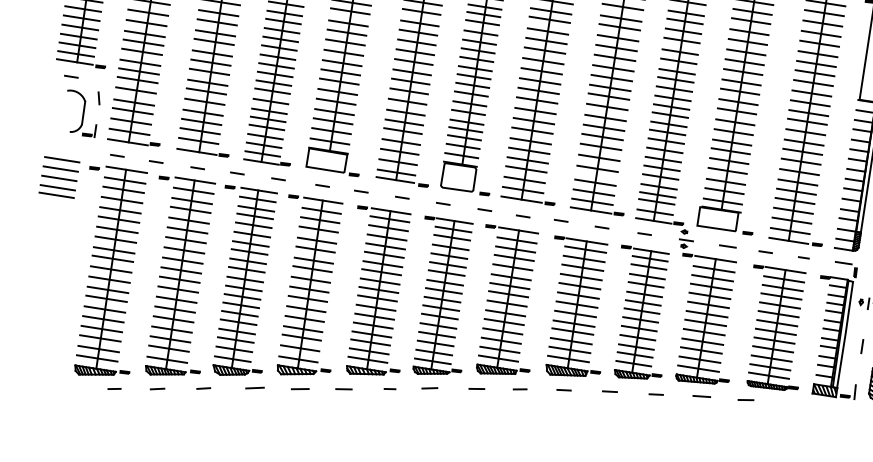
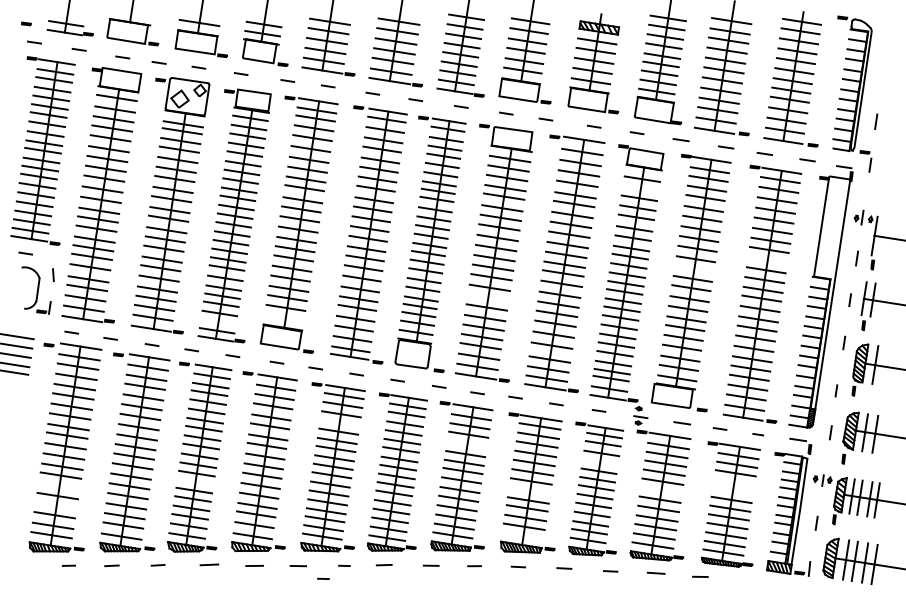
line: (686, 12) -> (640, 189), removed
line: (813, 82) -> (767, 259), removed
line: (740, 91) -> (694, 268), removed
line: (534, 120) -> (488, 297), removed
line: (330, 141) -> (284, 318), removed
line: (264, 144) -> (218, 321), removed
line: (385, 246) -> (339, 423), removed
line: (512, 267) -> (466, 444), removed
line: (646, 284) -> (600, 461), removed
line: (241, 304) -> (195, 481), removed
line: (780, 305) -> (734, 482), removed
line: (105, 309) -> (59, 486), removed
line: (575, 313) -> (529, 490), removed
line: (707, 313) -> (661, 490), removed
line: (779, 313) -> (733, 490), removed
line: (101, 328) -> (55, 505), removed
line: (568, 358) -> (522, 535), removed
line: (369, 401) -> (323, 578), added

